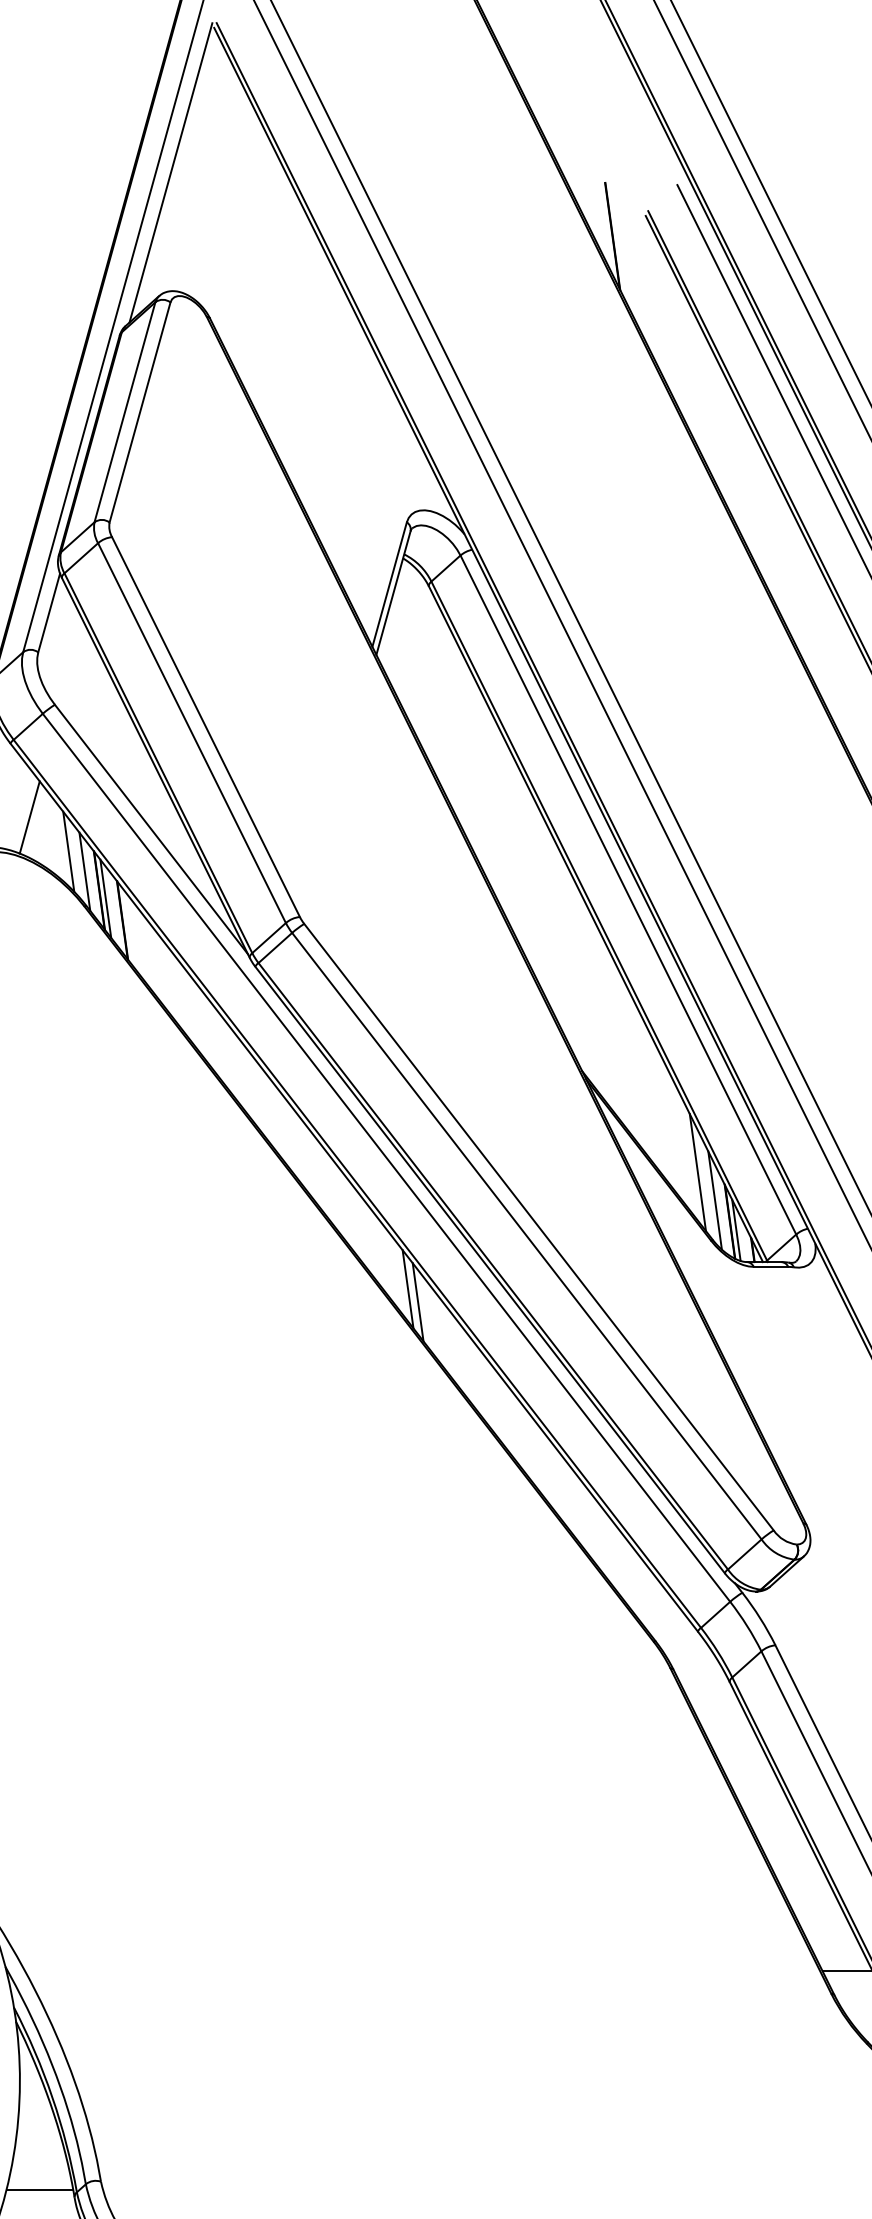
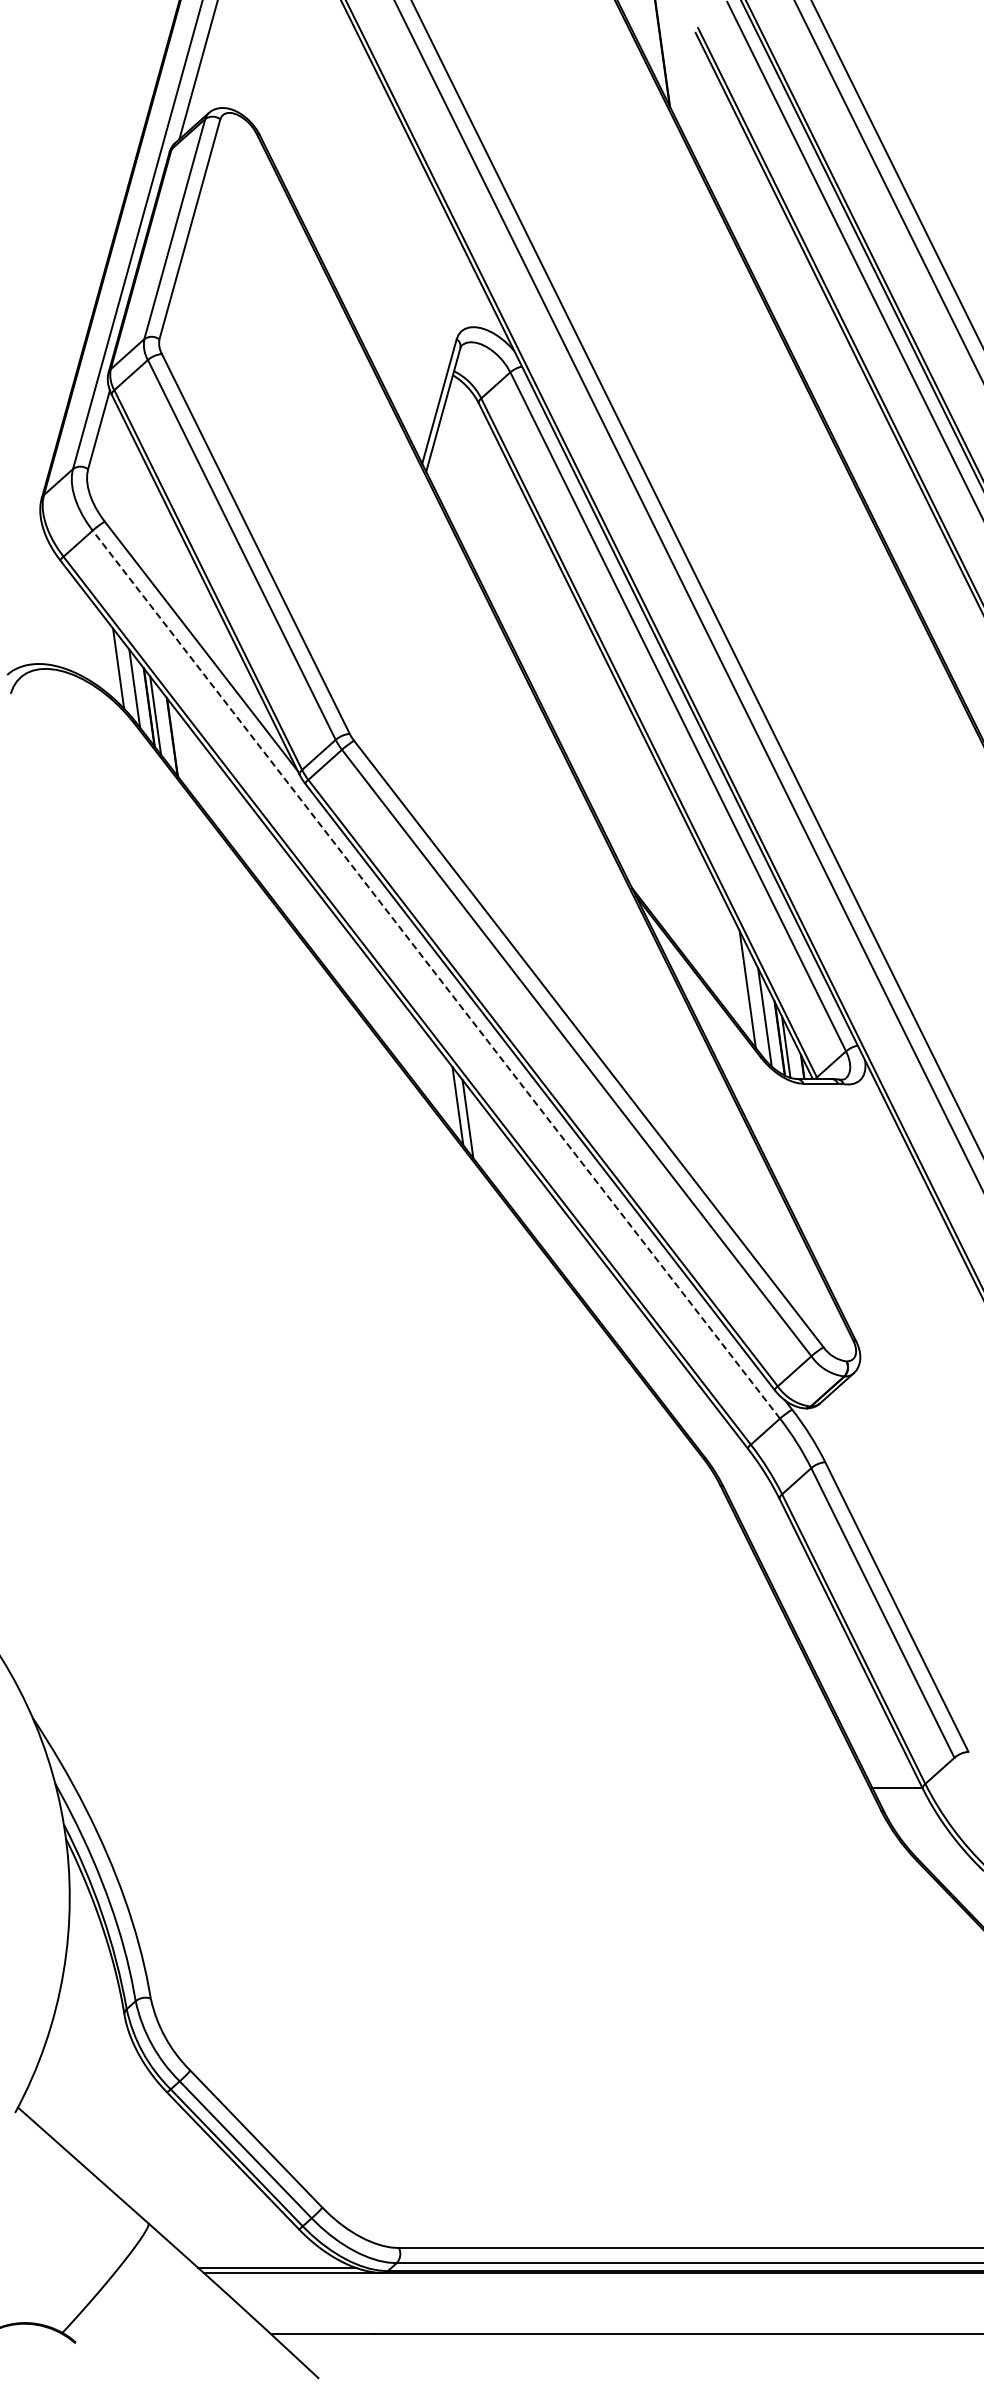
line: (29, 817) -> (79, 634), removed
line: (386, 1157) -> (436, 974), solid -> dashed
line: (39, 2189) -> (89, 2006), removed

